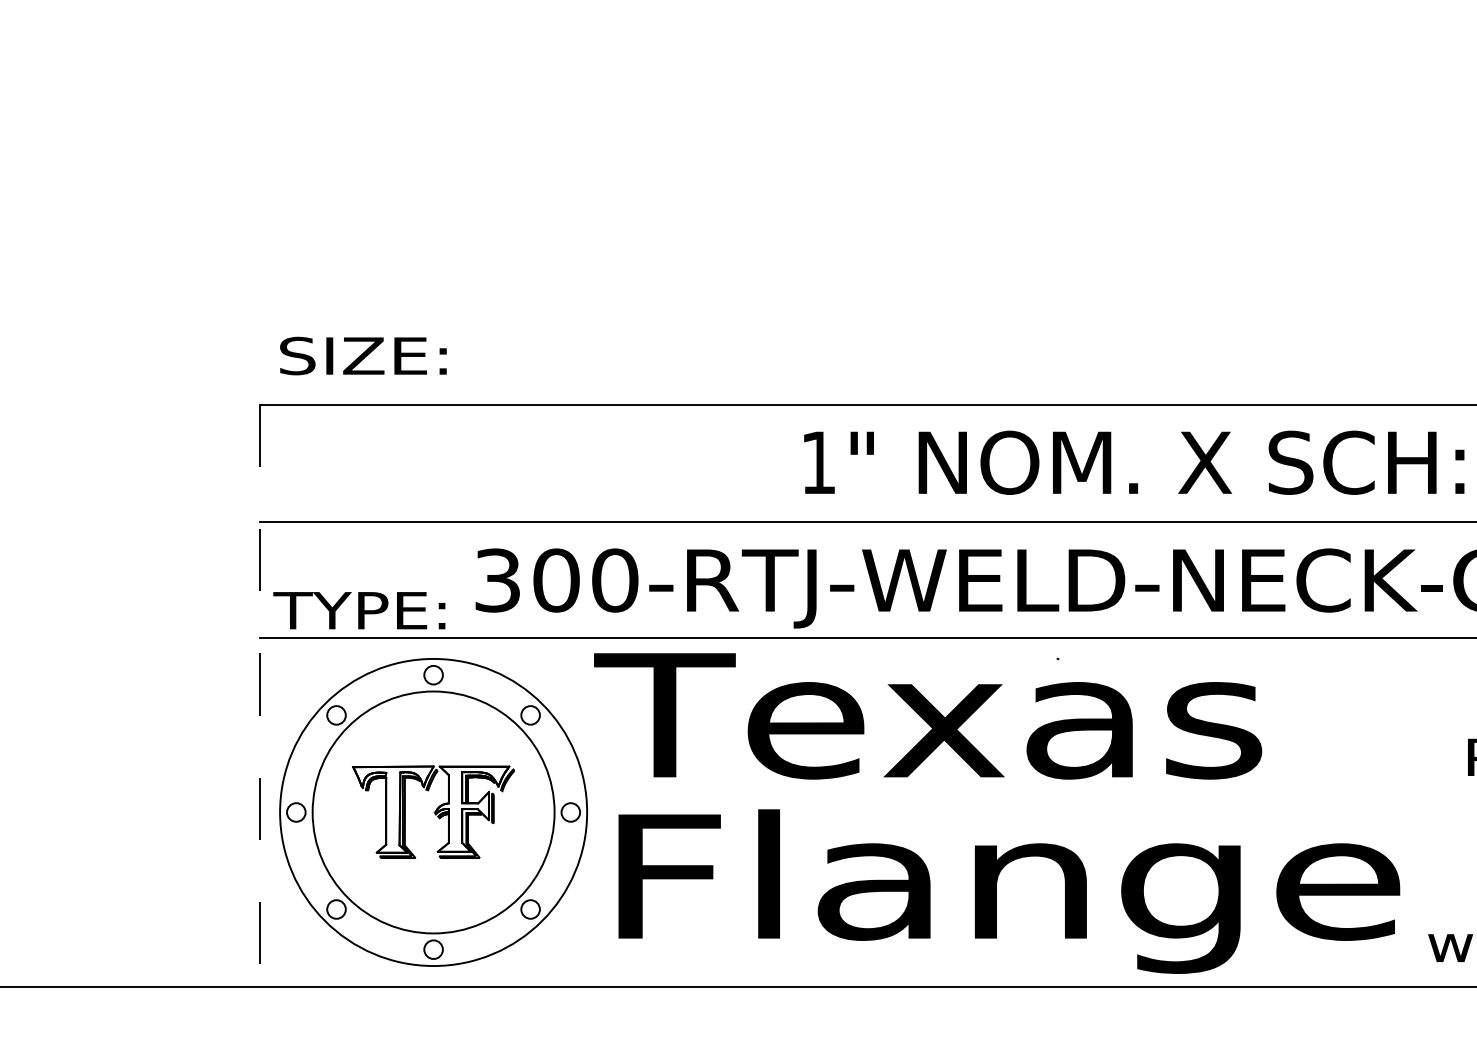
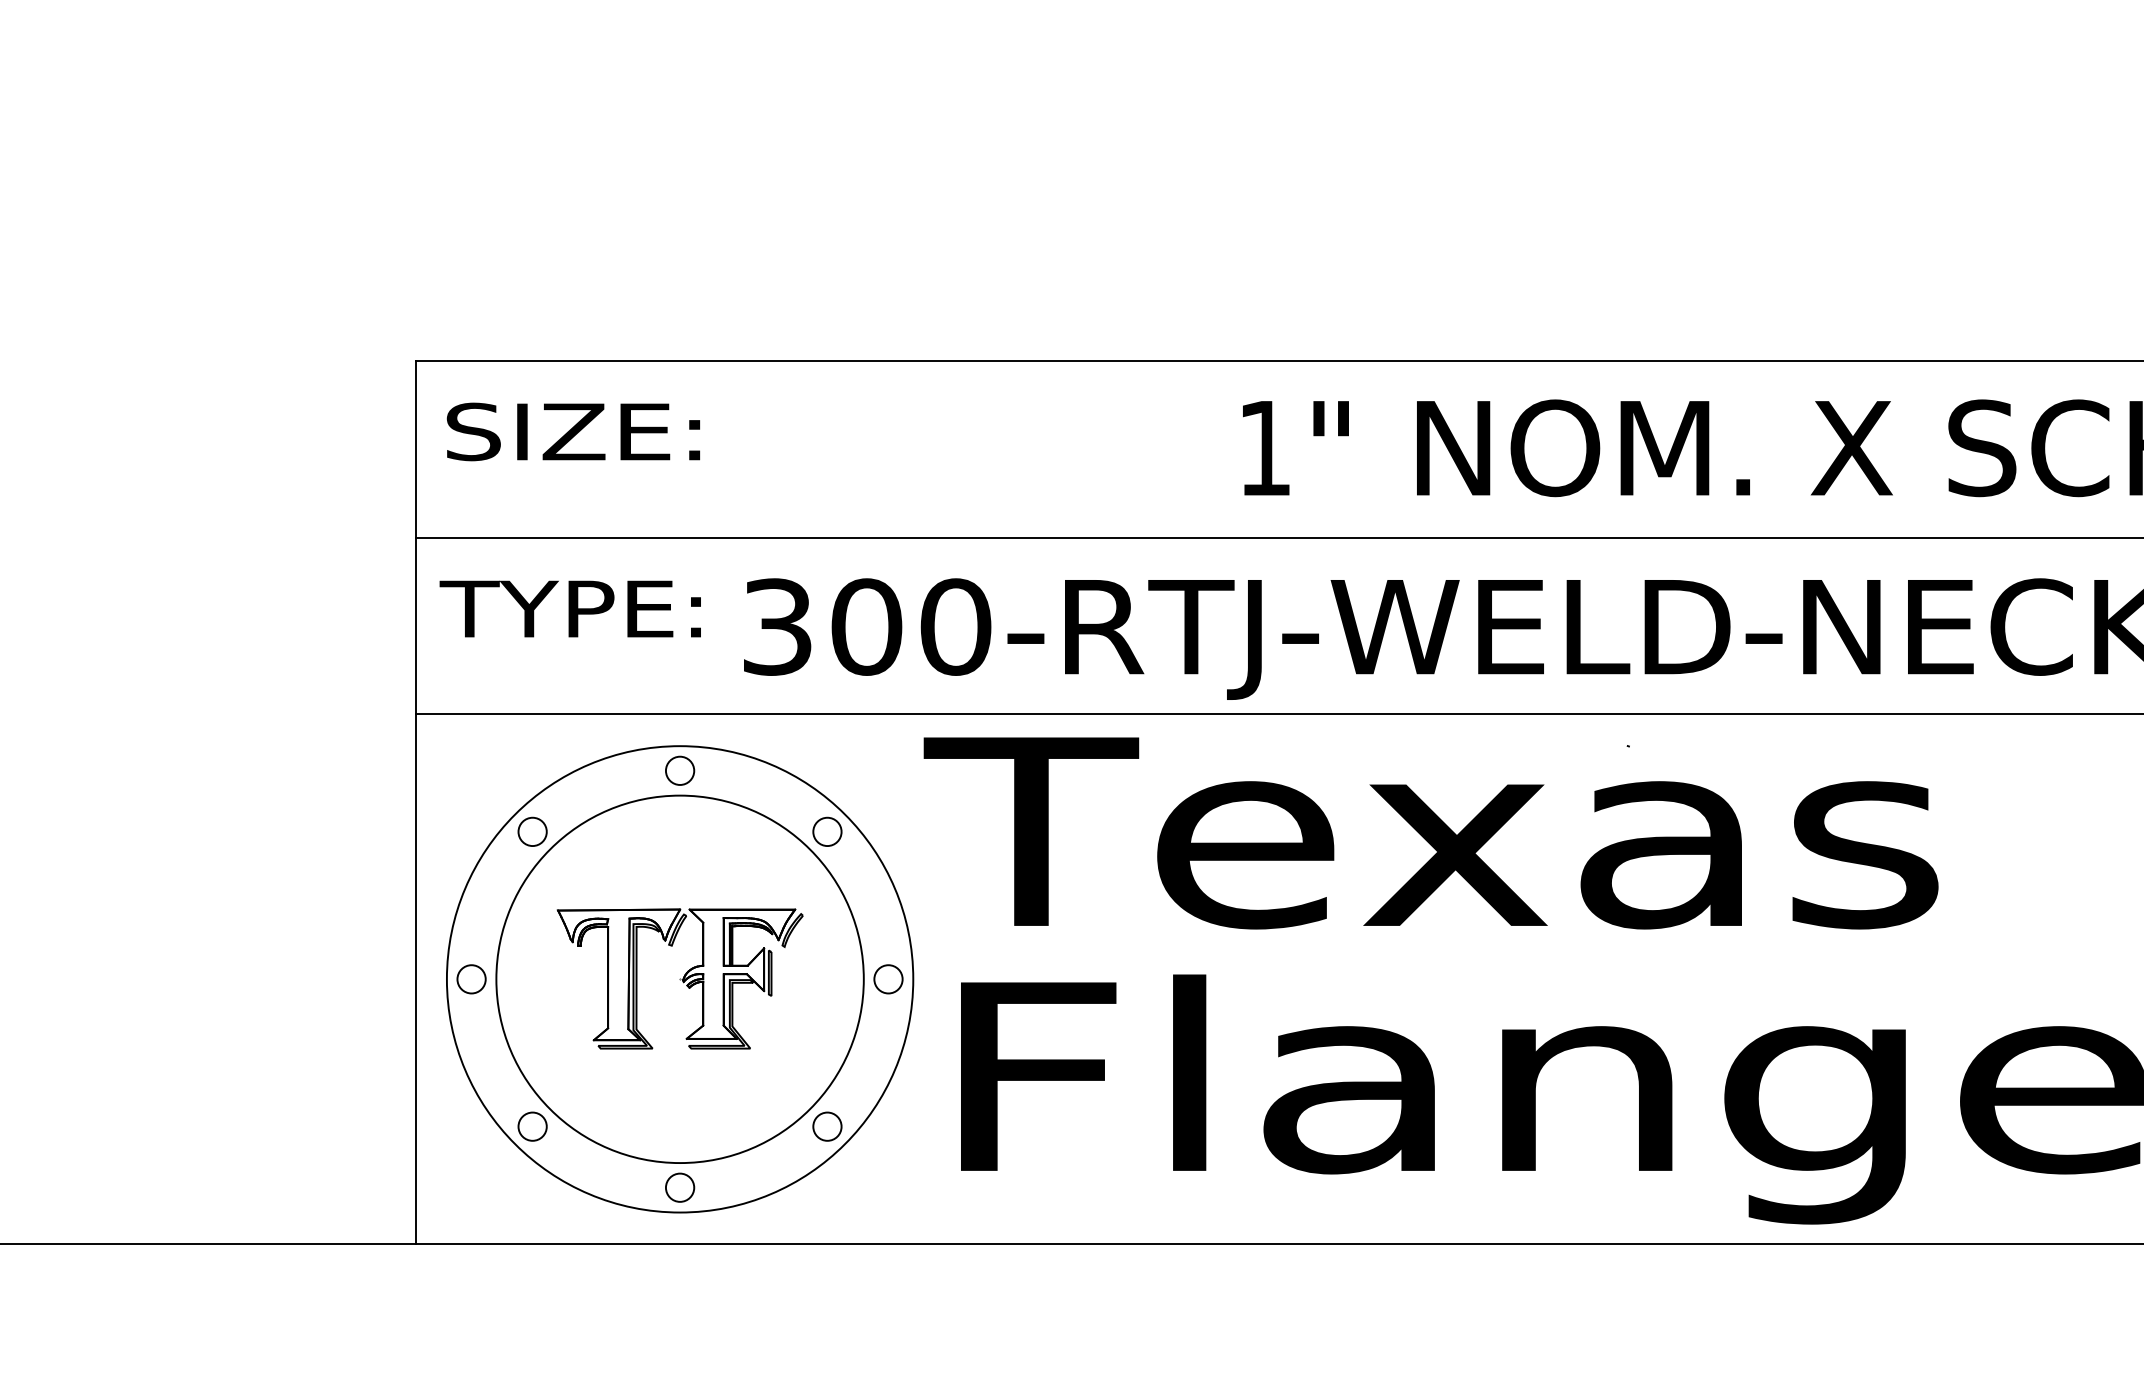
text: (363, 355) -> (573, 431), moved
text: (359, 610) -> (570, 608), moved
line: (260, 696) -> (417, 803), dashed -> solid

